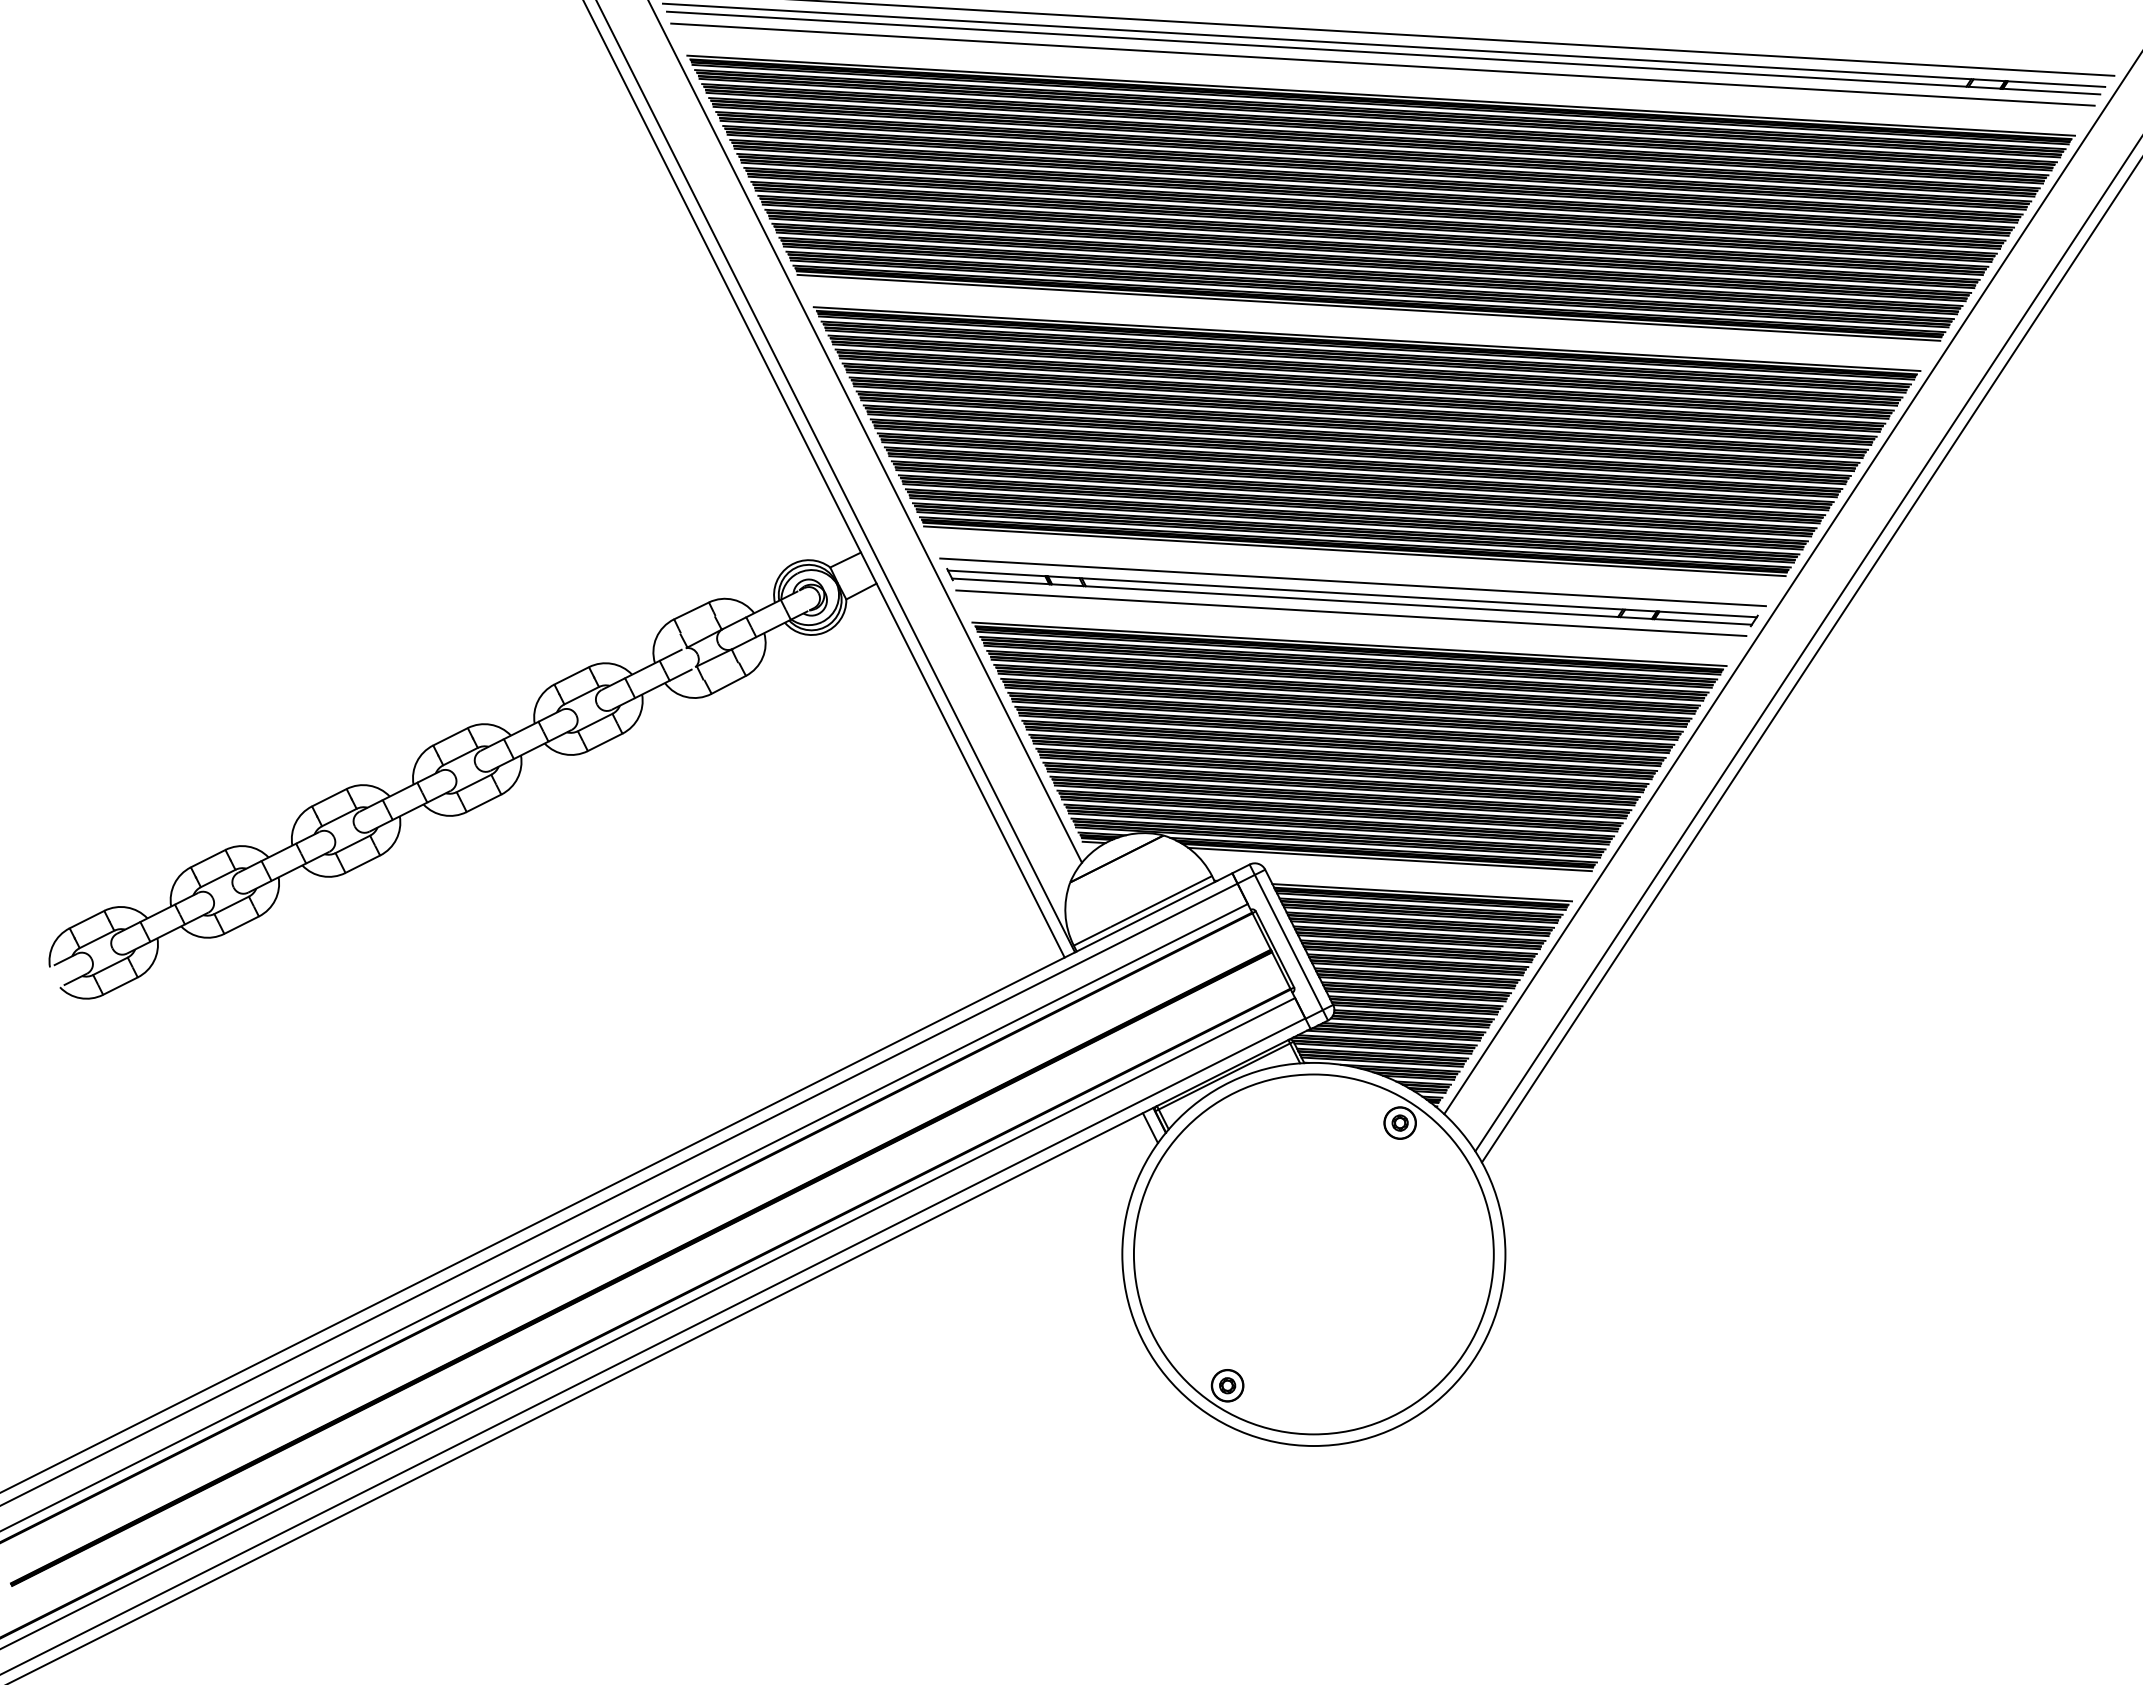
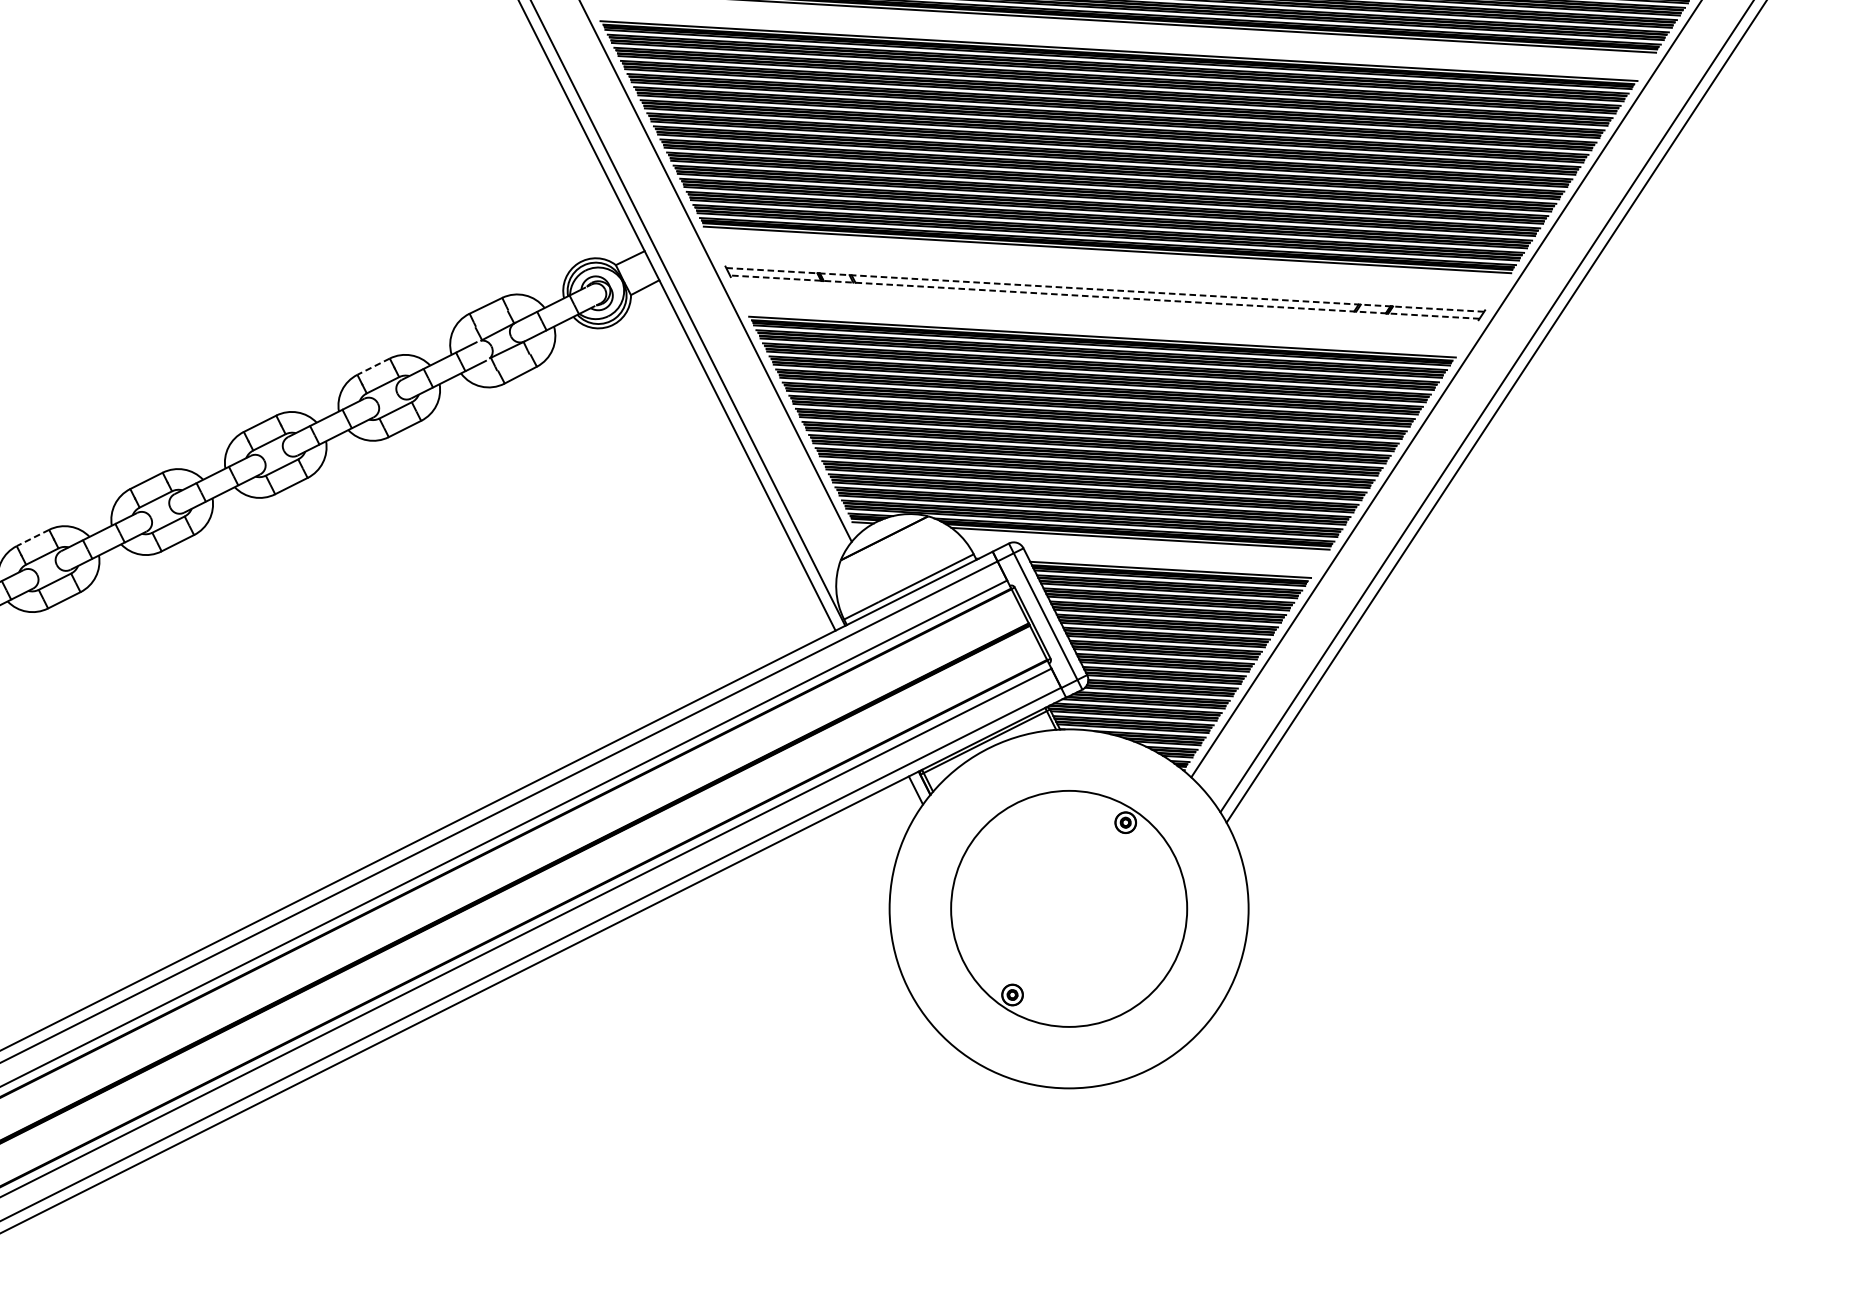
line: (1352, 582) -> (1105, 279), removed
line: (1351, 593) -> (1104, 289), solid -> dashed
line: (1351, 601) -> (1104, 297), solid -> dashed
line: (1351, 613) -> (1104, 308), removed
line: (571, 676) -> (373, 367), solid -> dashed
line: (207, 858) -> (32, 537), solid -> dashed
part: (1313, 1254) -> (1068, 908), size x0.7

